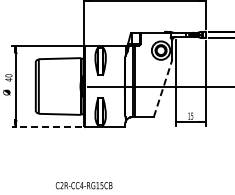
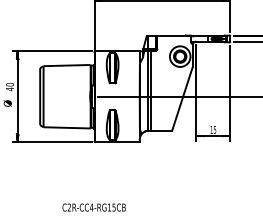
line: (163, 88) -> (182, 98), dashed -> solid
line: (46, 127) -> (52, 142), dashed -> solid

